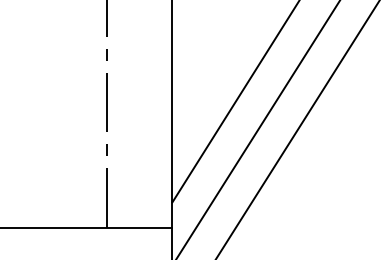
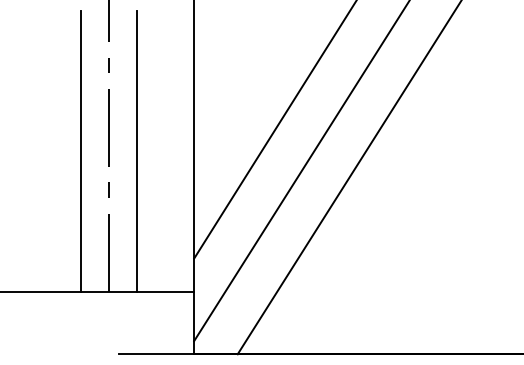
line: (85, 119) -> (80, 150), added
line: (129, 119) -> (137, 150), added

